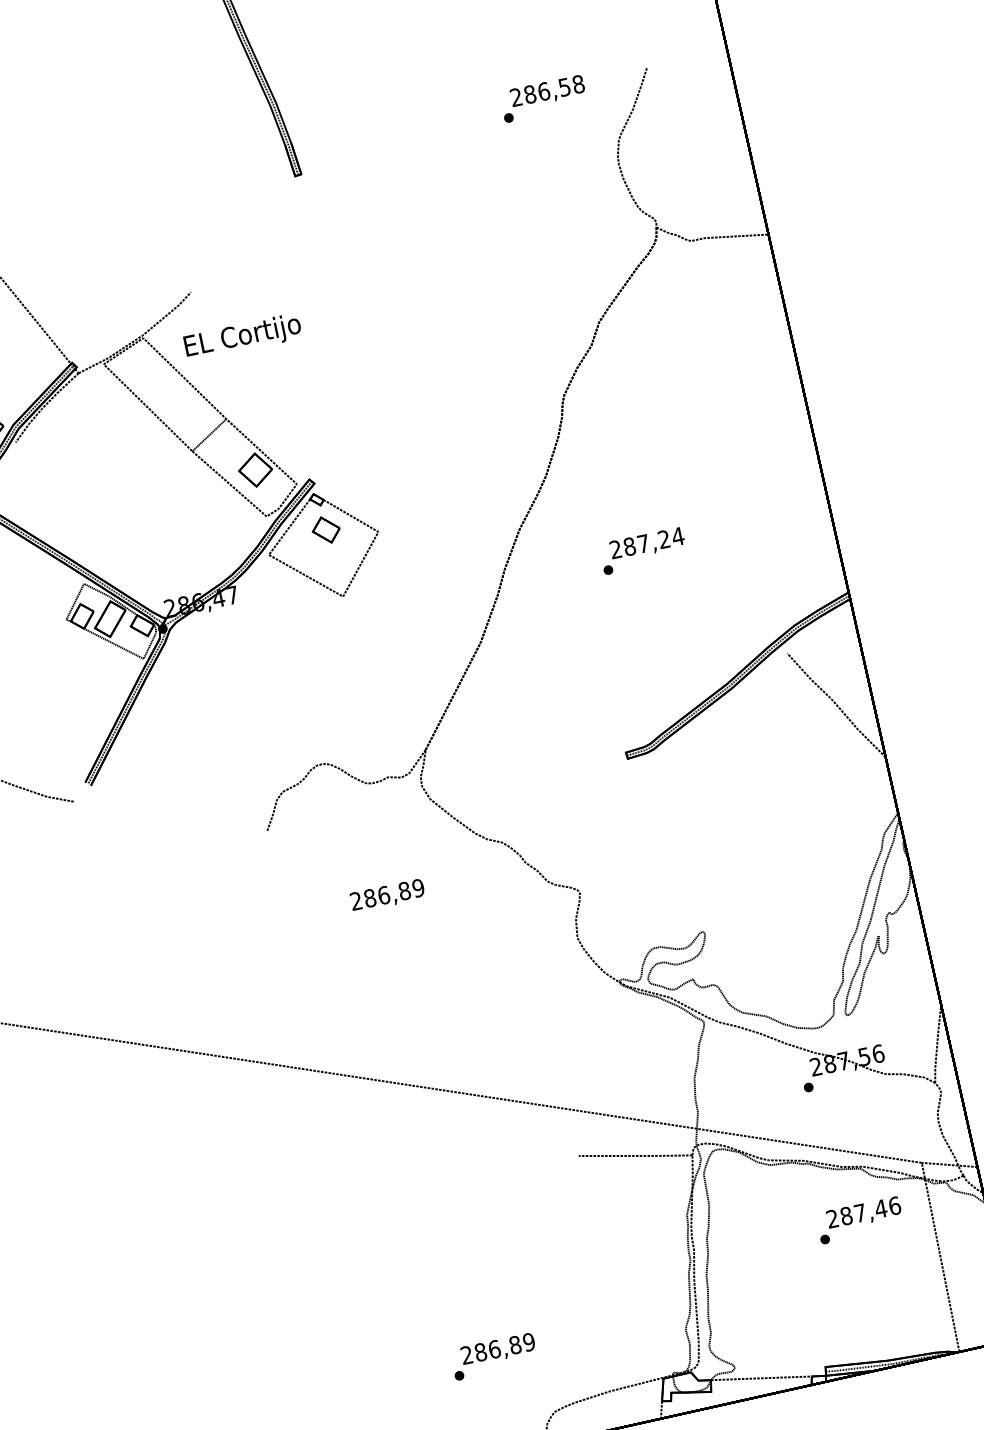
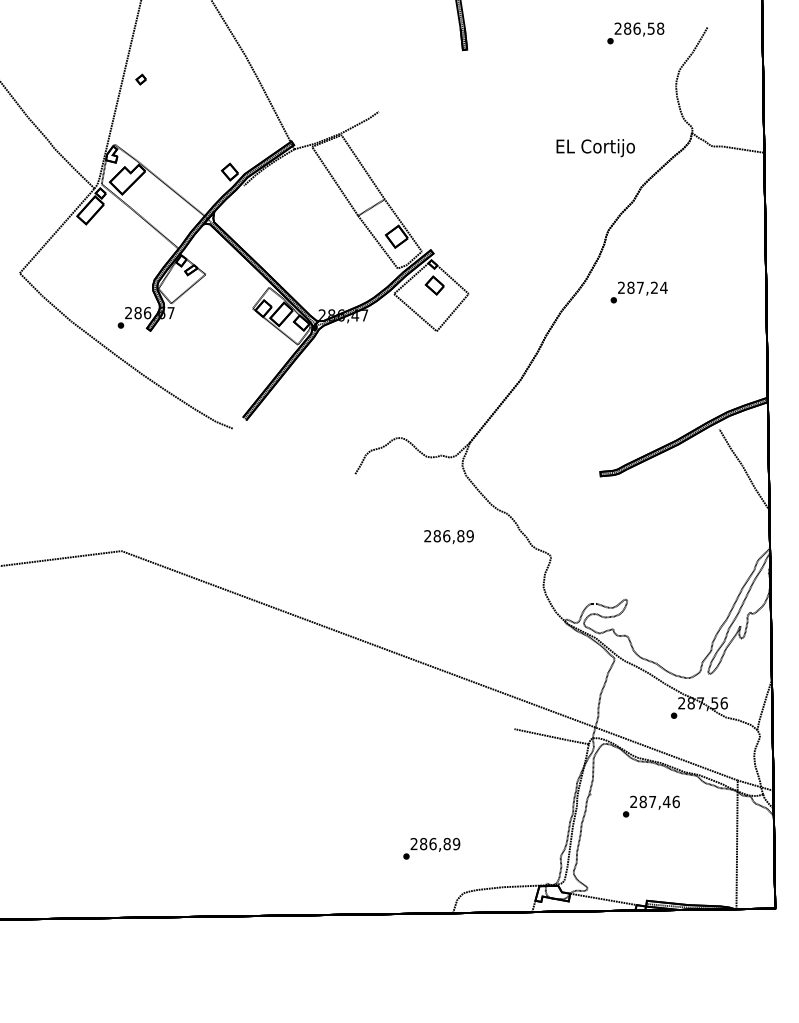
text: (242, 337) -> (595, 148), moved
text: (642, 551) -> (638, 292), moved
text: (386, 895) -> (448, 536), moved
text: (860, 1220) -> (651, 806), moved

